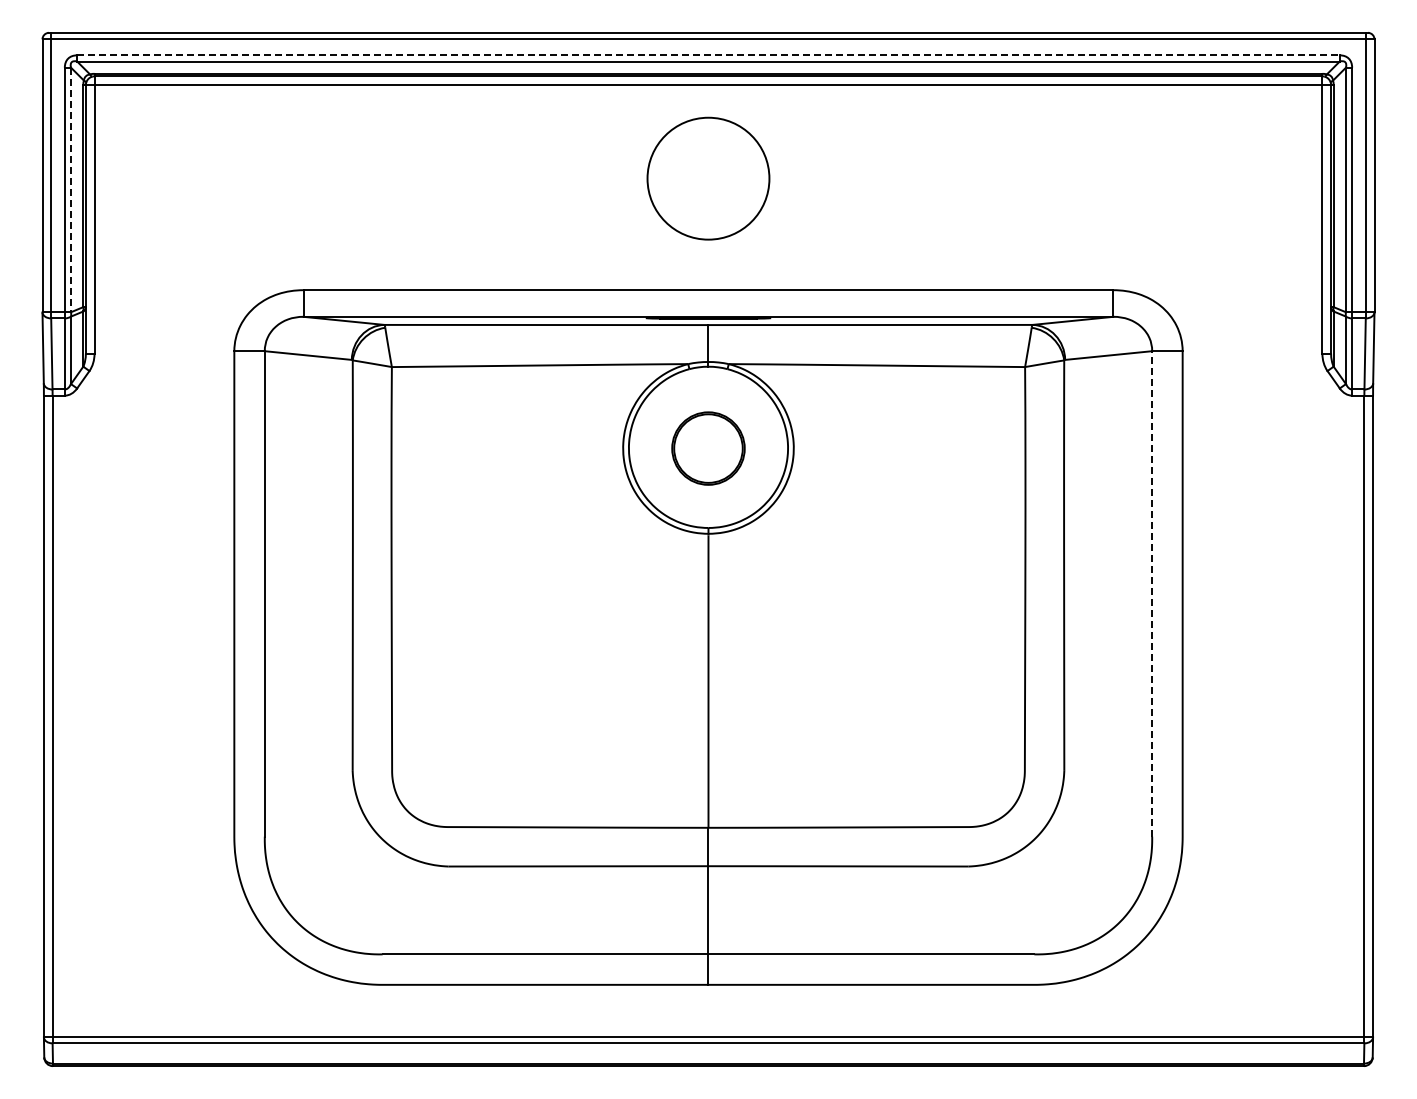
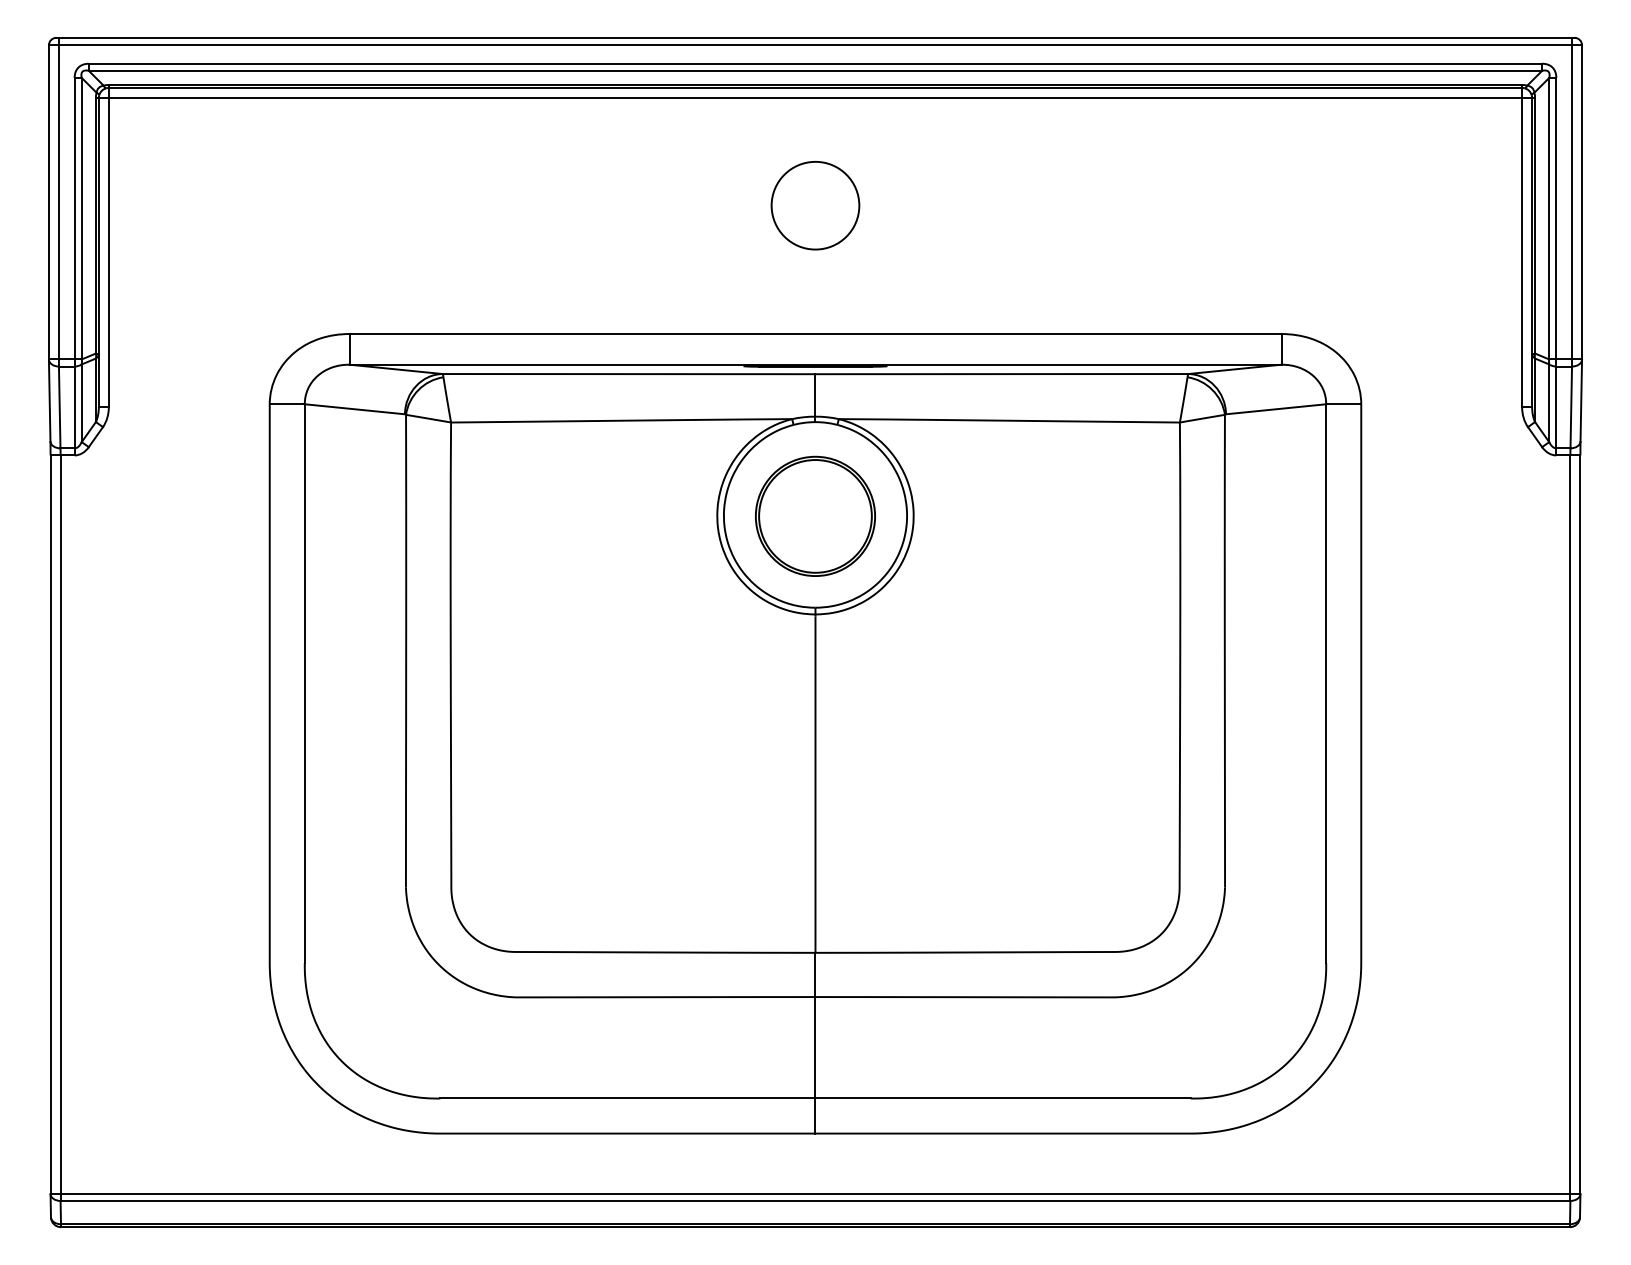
line: (708, 55) -> (815, 63), dashed -> solid
circle: (708, 178) -> (815, 205), size x0.62
line: (71, 190) -> (82, 219), dashed -> solid
part: (708, 448) -> (815, 516), size x1.43
line: (1152, 593) -> (1326, 683), dashed -> solid

